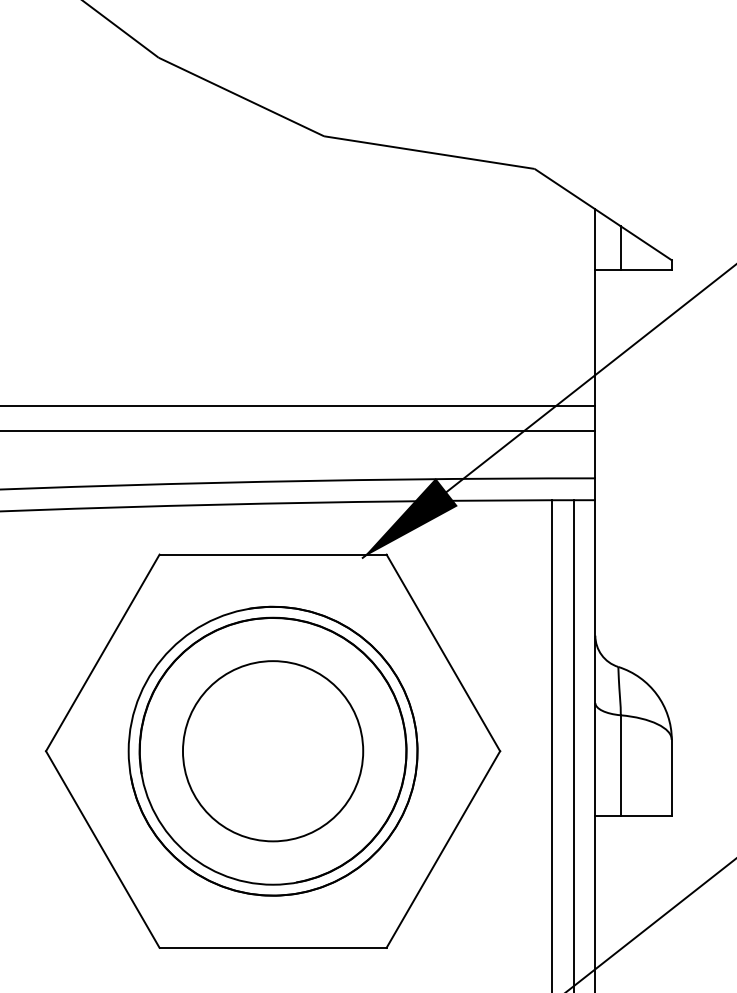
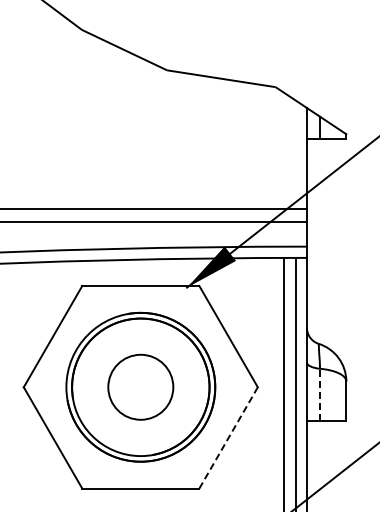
circle: (272, 749) -> (140, 386), size x0.7
line: (621, 765) -> (320, 394), solid -> dashed
line: (443, 848) -> (228, 437), solid -> dashed

